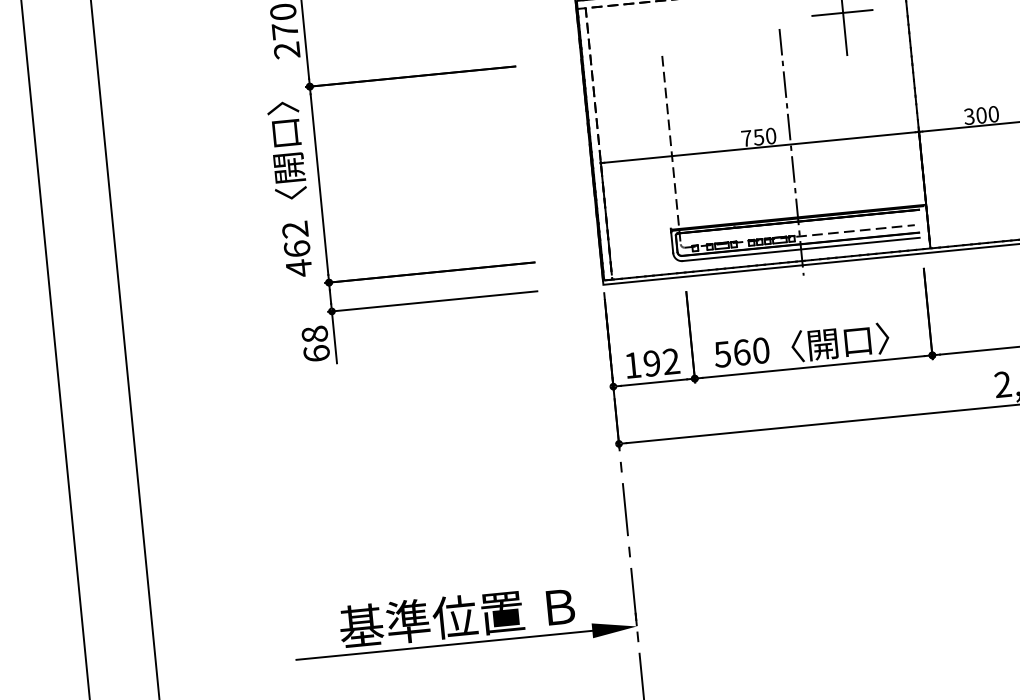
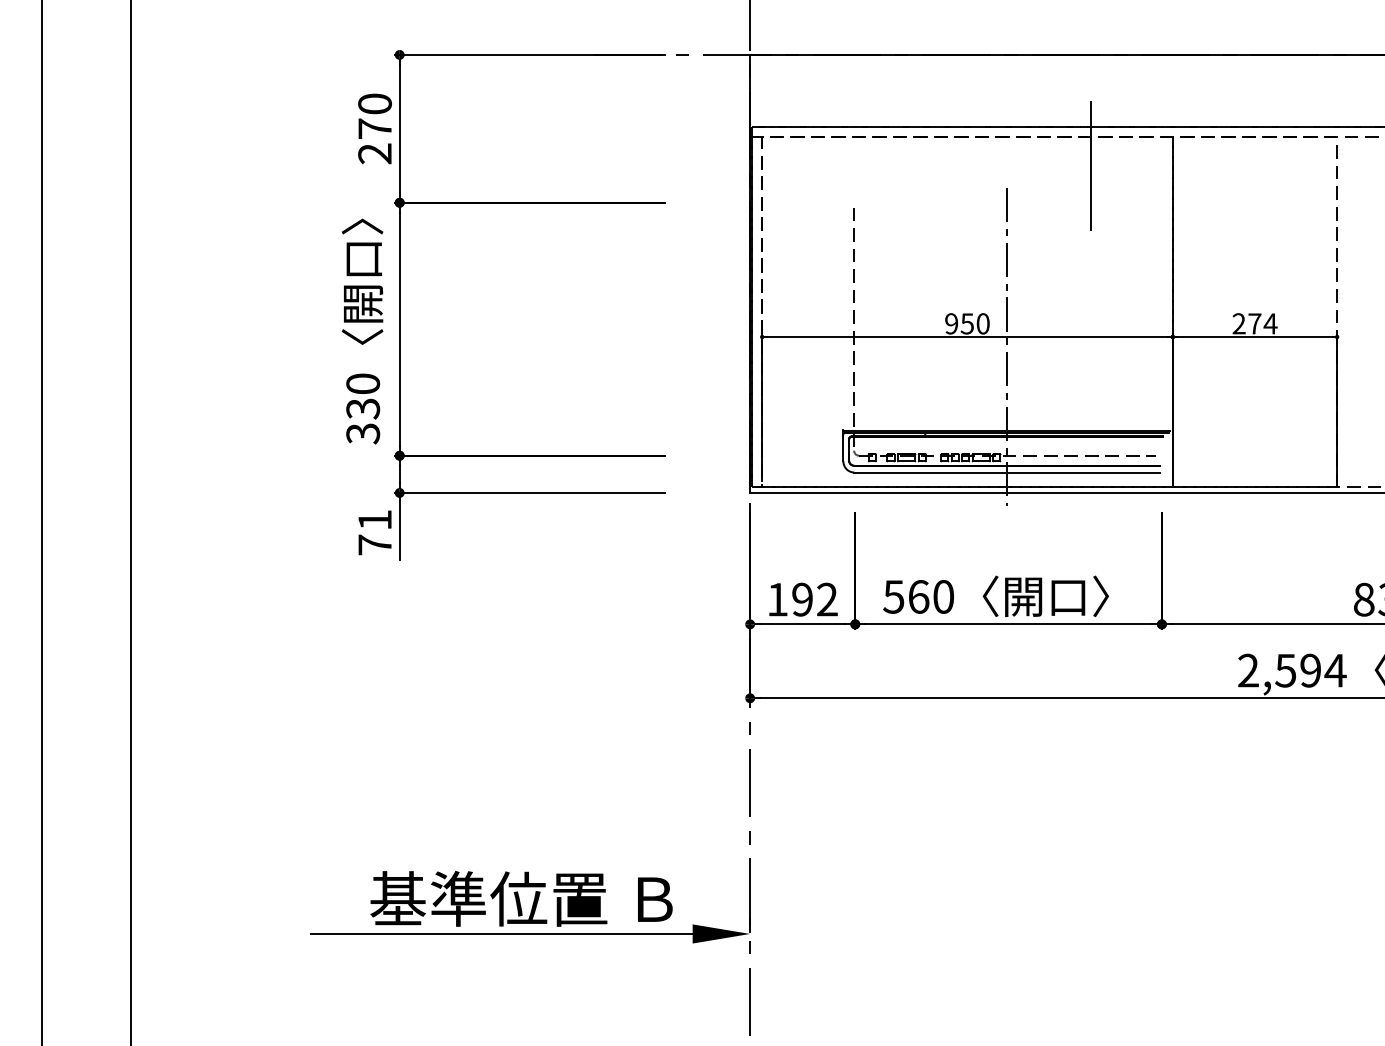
line: (842, 13) -> (1089, 175), removed
text: (981, 115) -> (1254, 323), 300 -> 274
text: (746, 138) -> (951, 323), 750 -> 950
text: (297, 249) -> (363, 409), 462 -> 330
text: (315, 343) -> (374, 532), 68 -> 71

